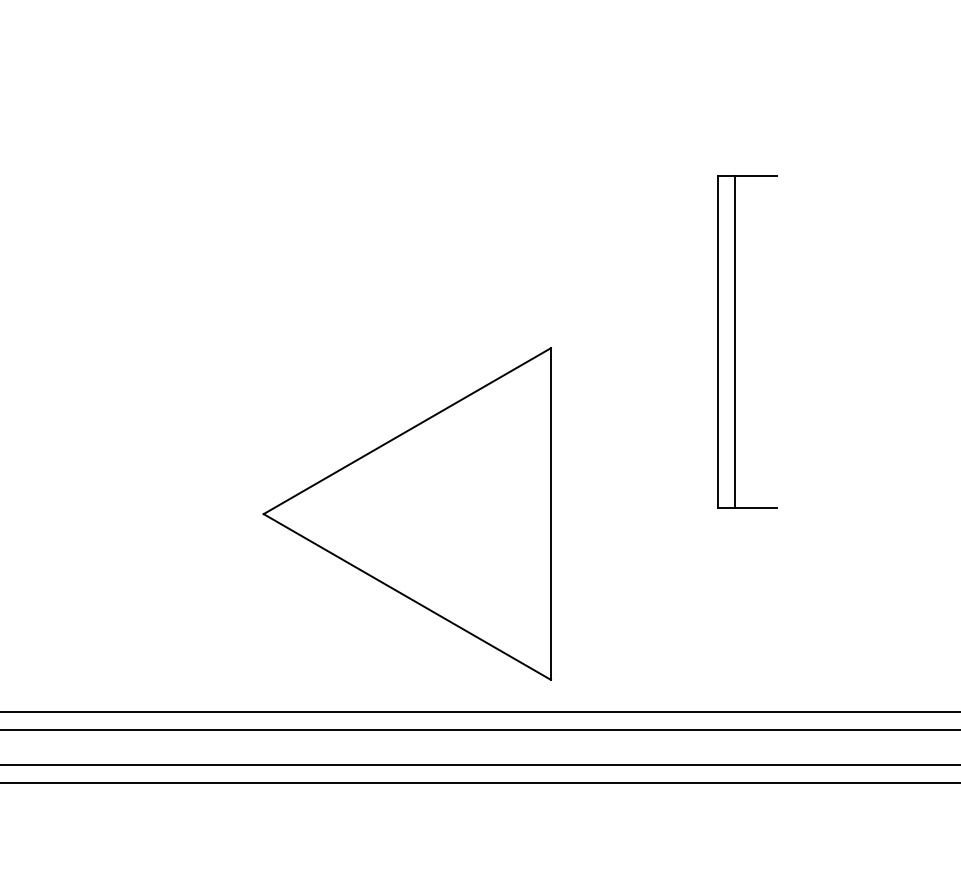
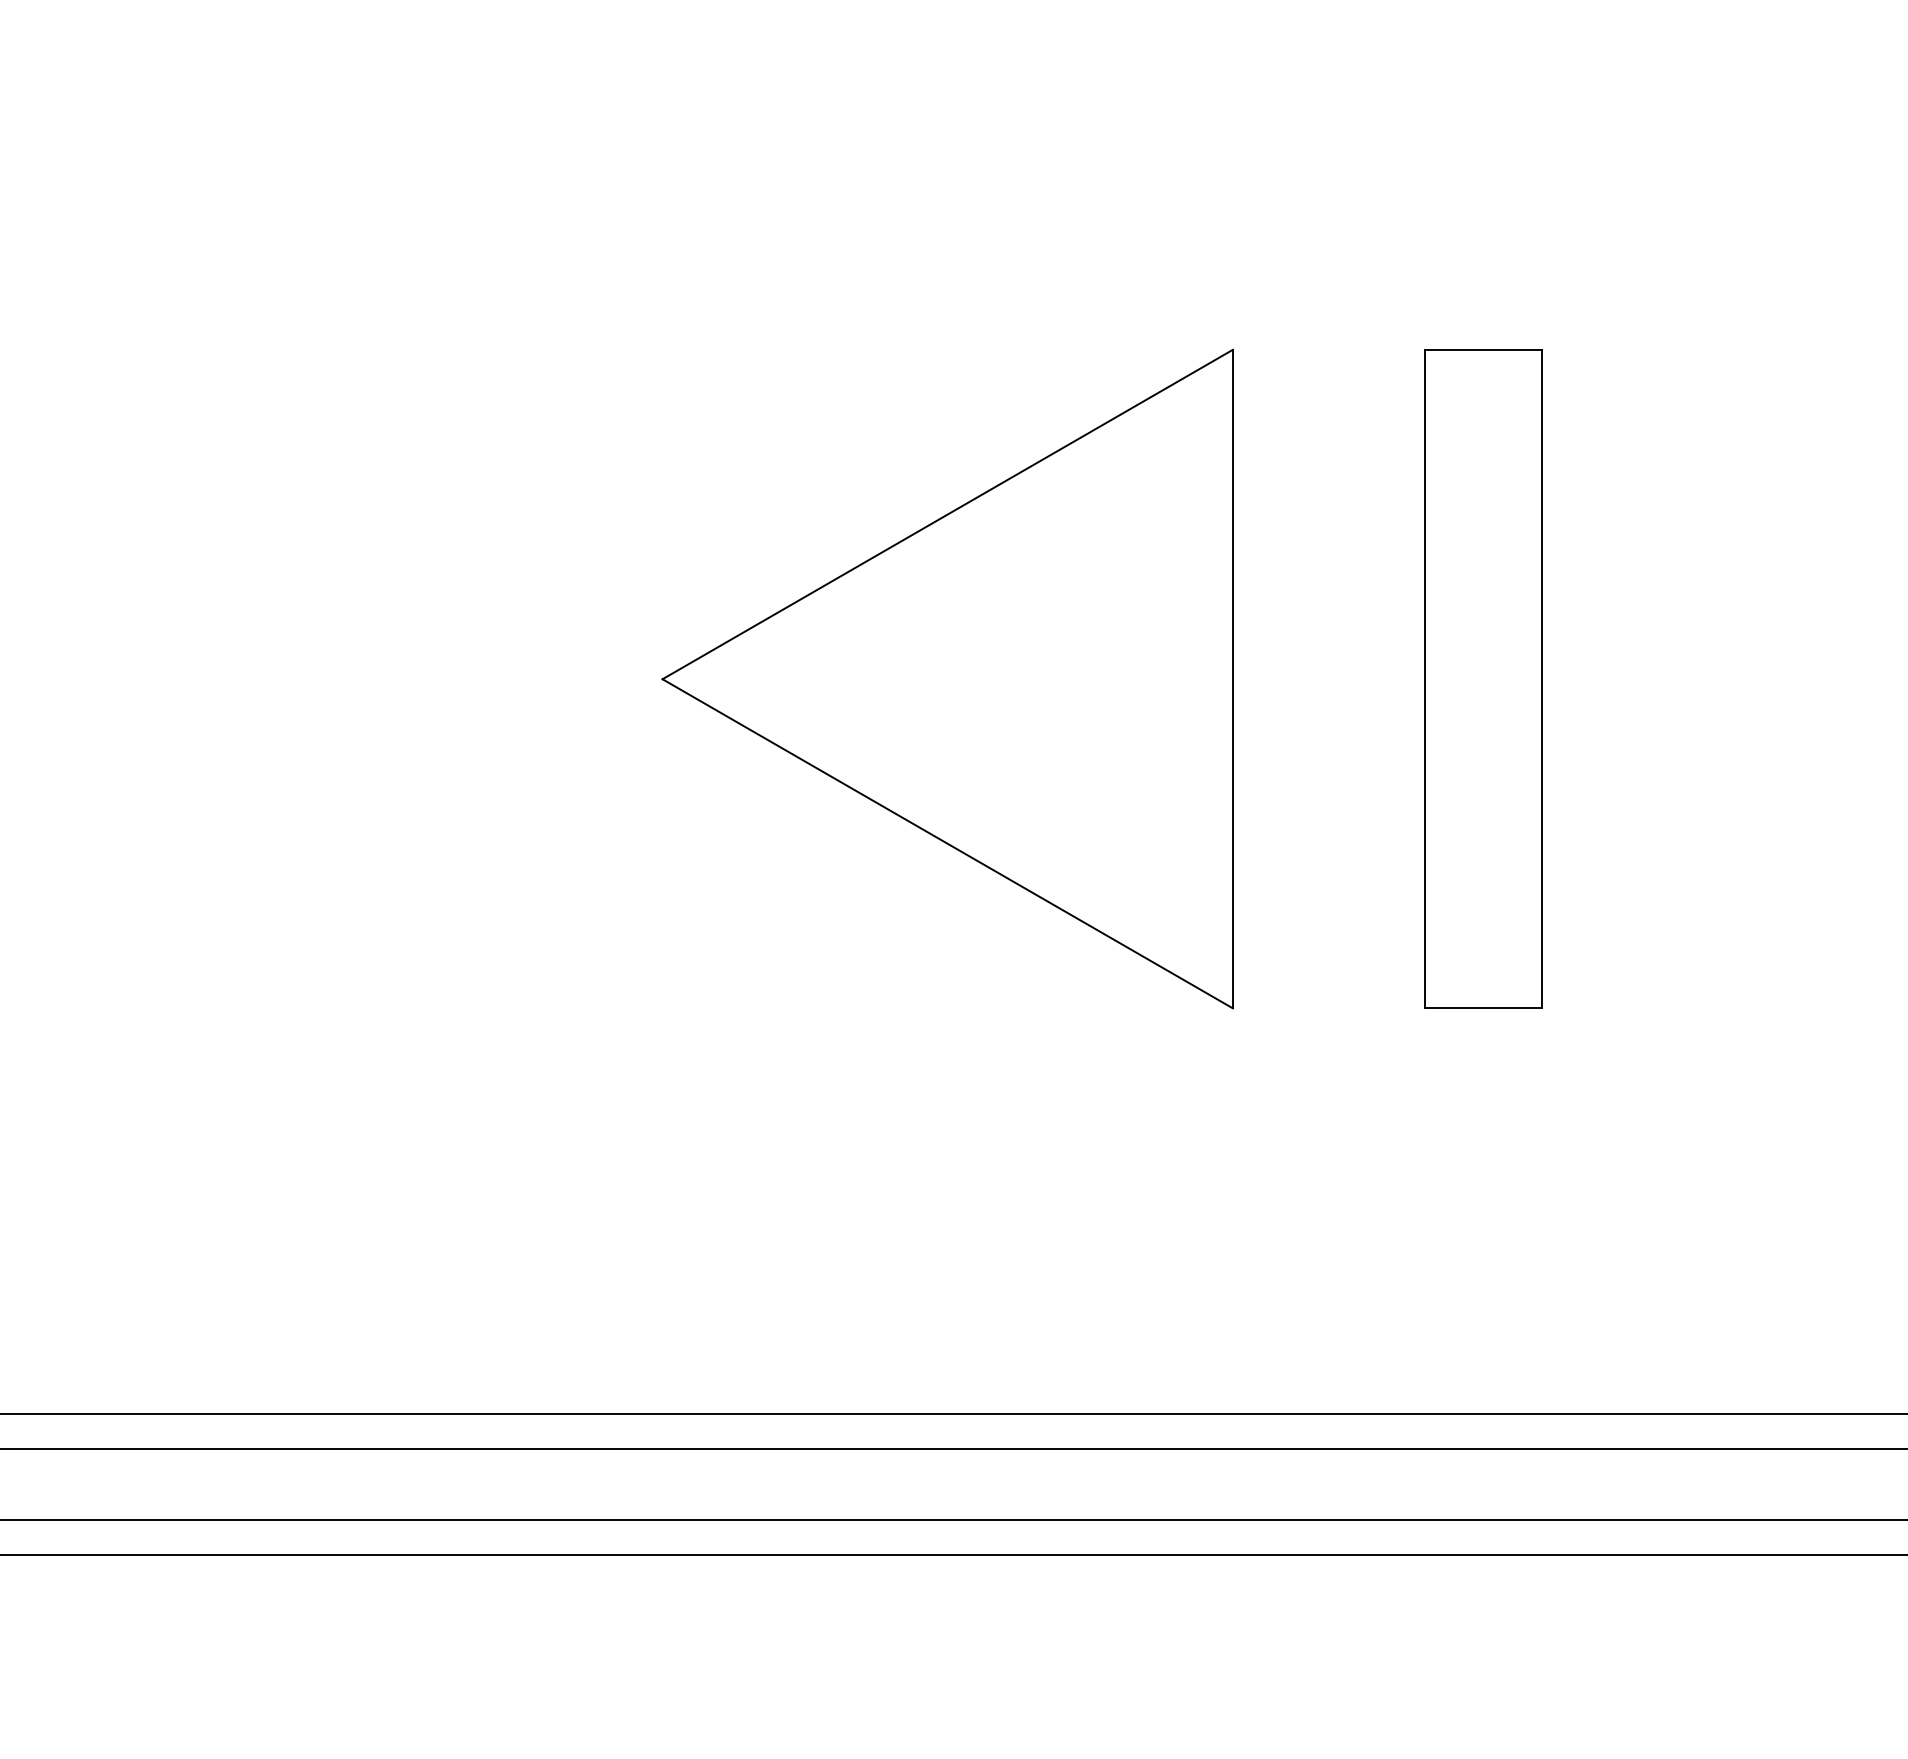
line: (734, 341) -> (1541, 678), moved
part: (406, 513) -> (946, 678), moved

